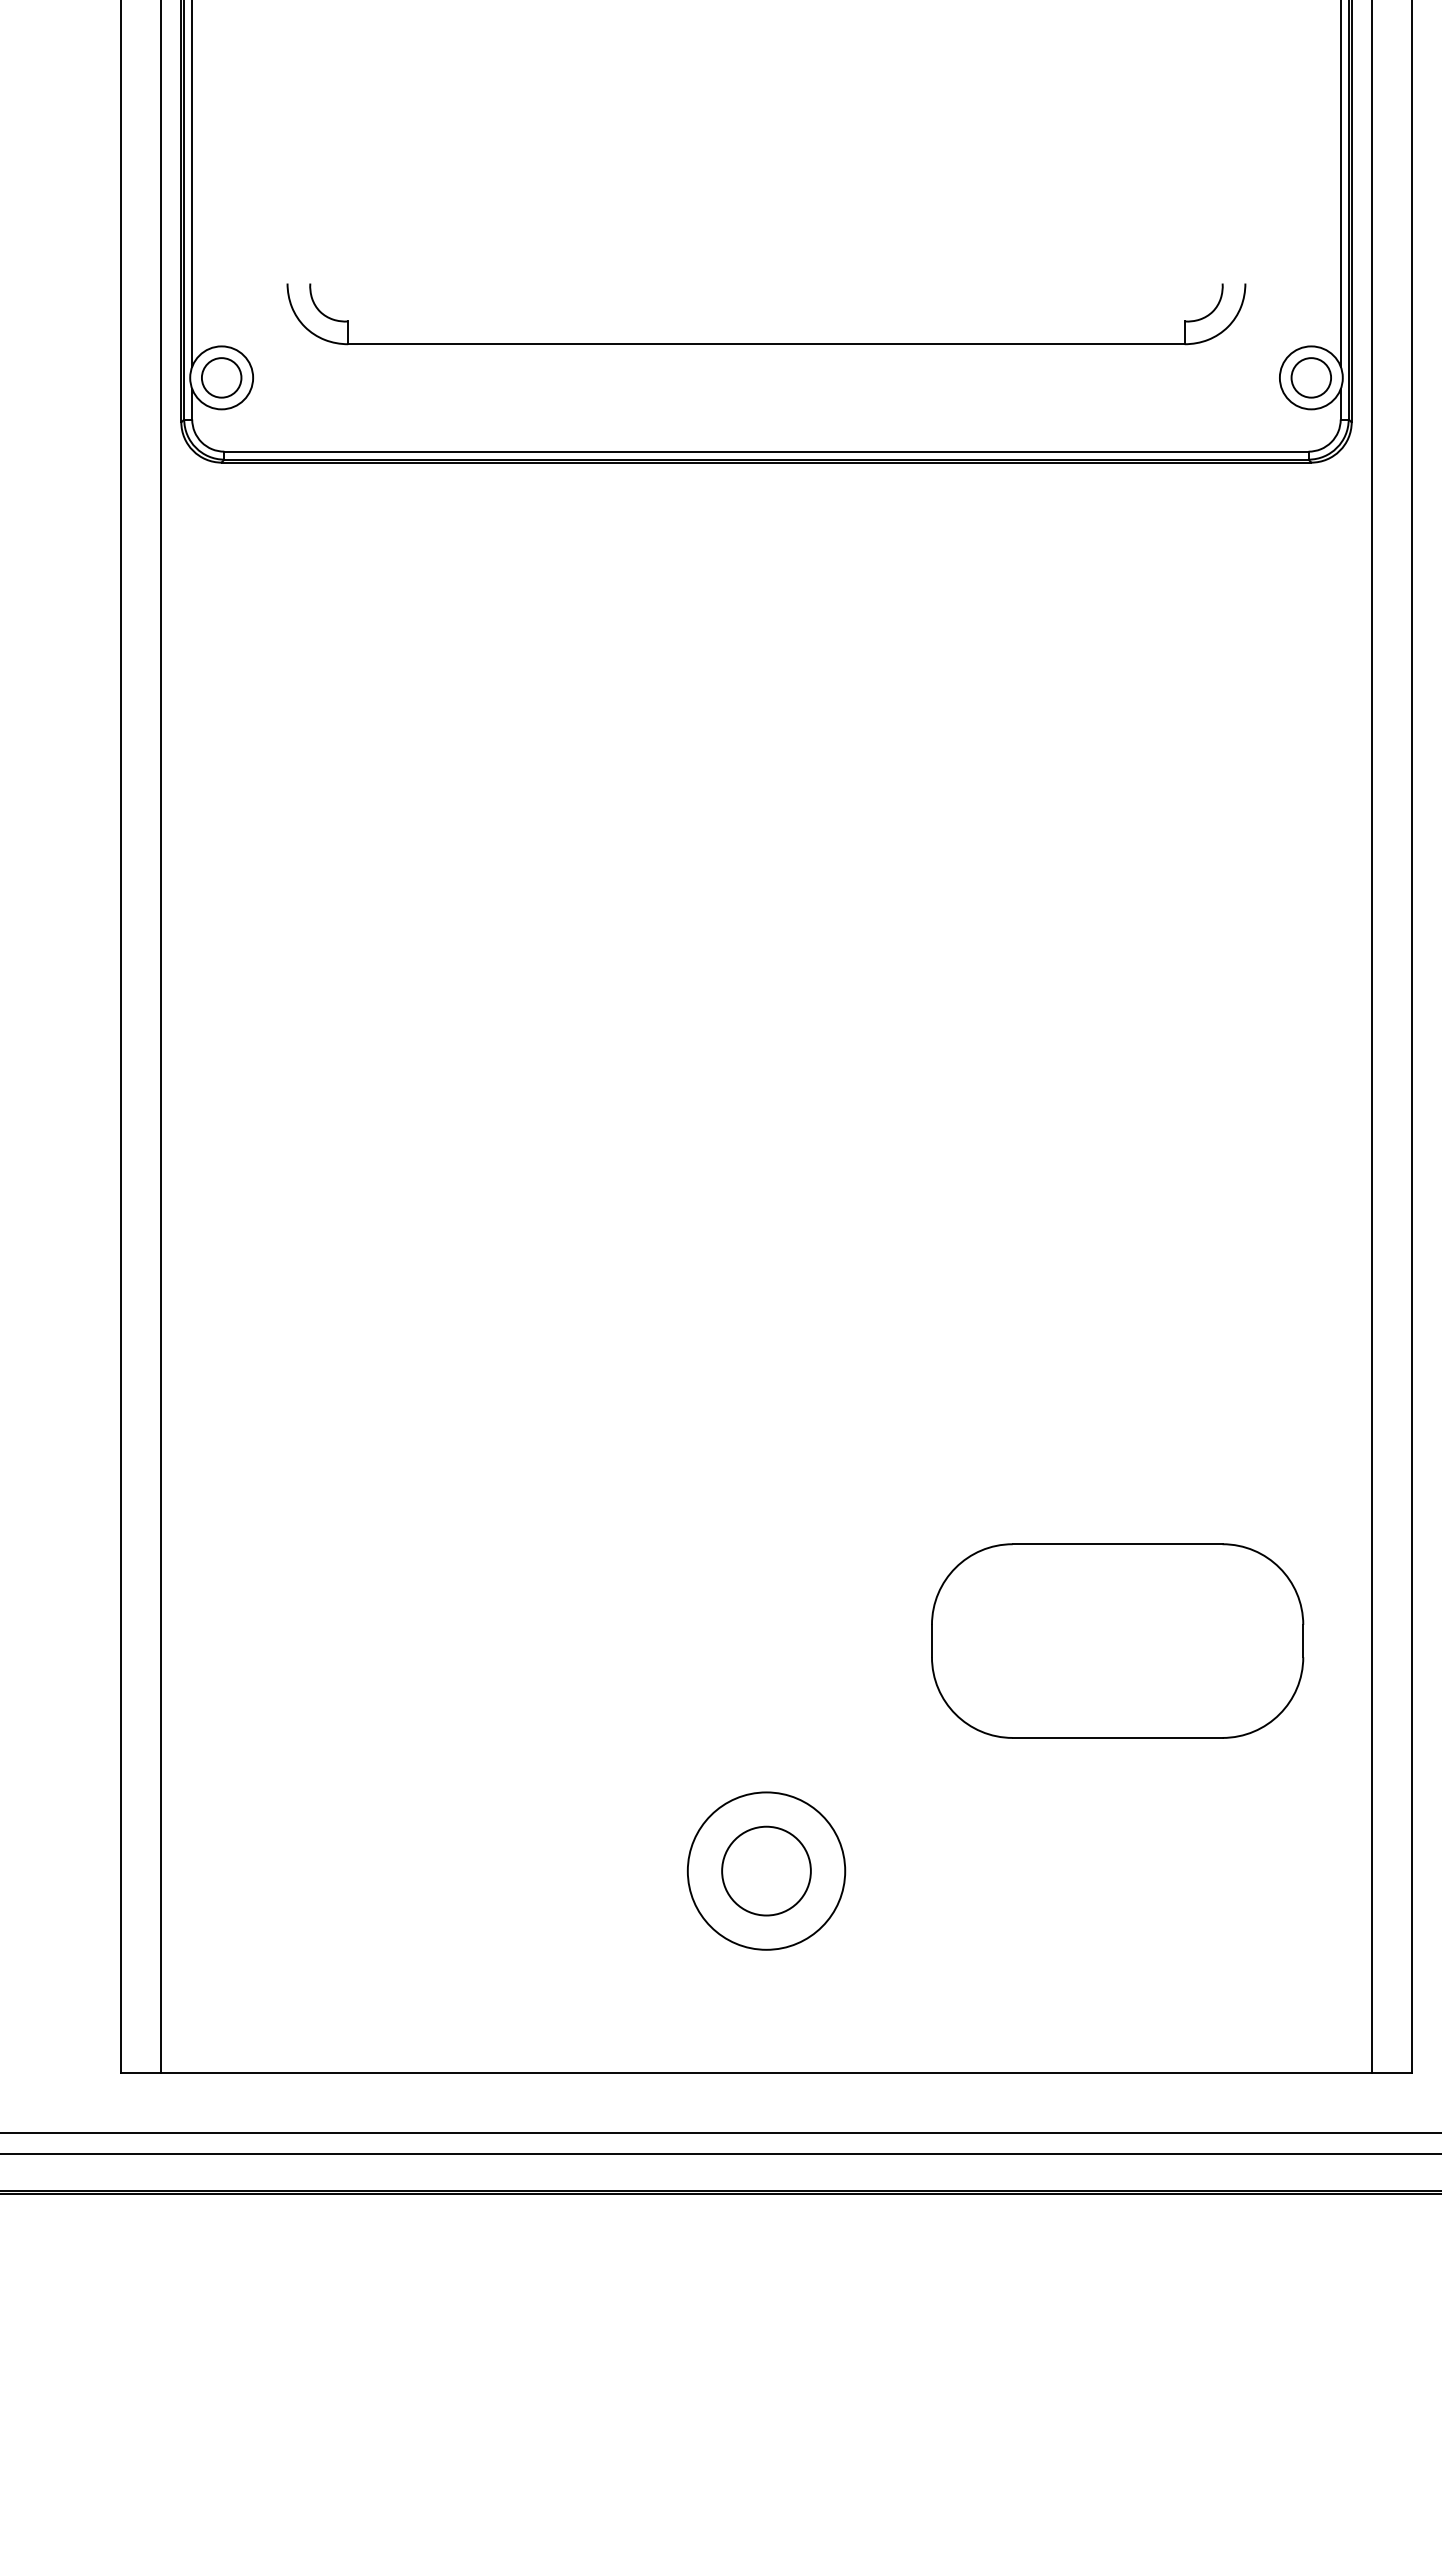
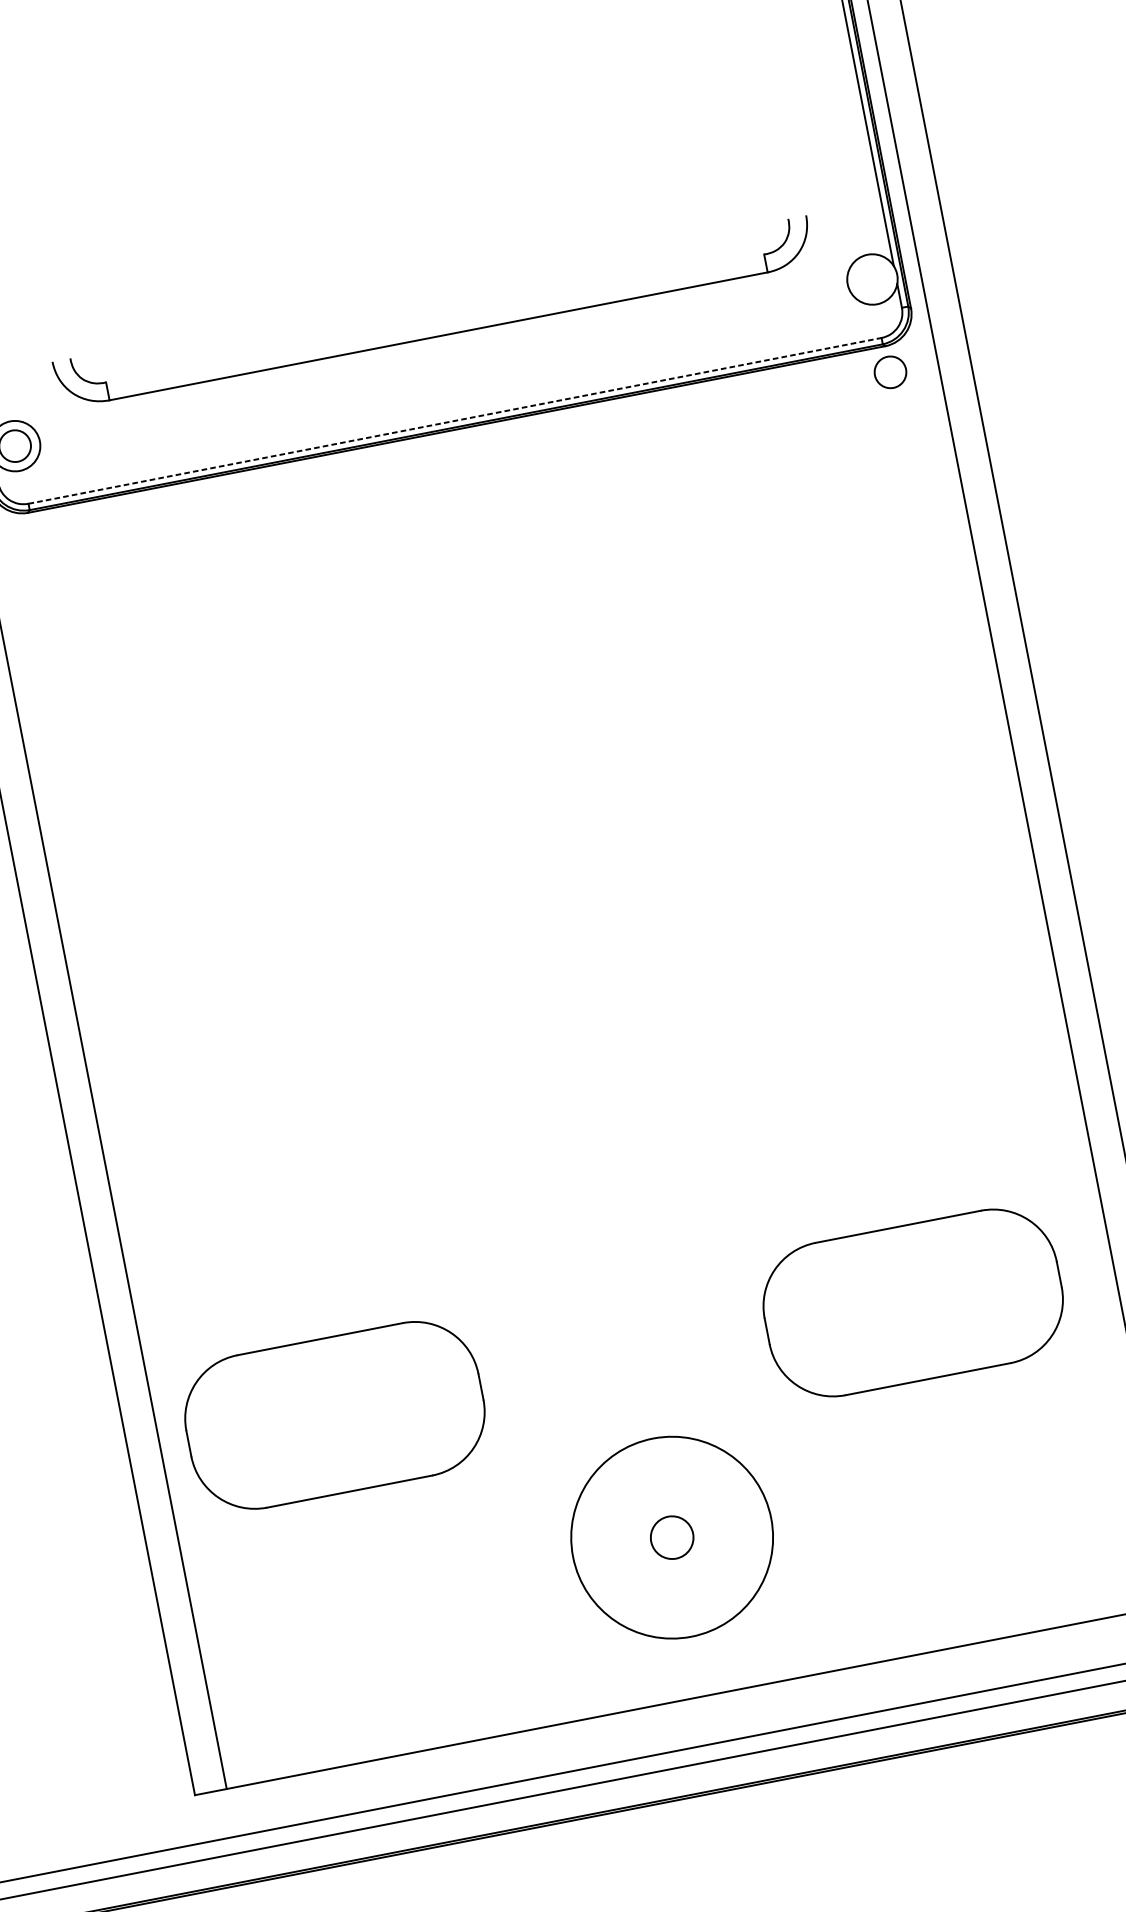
circle: (1310, 377) -> (889, 372), moved
line: (766, 451) -> (455, 420), solid -> dashed
part: (382, 1640) -> (334, 1414), added
circle: (766, 1870) -> (672, 1537), size x0.6
circle: (766, 1870) -> (672, 1537), size x1.6

